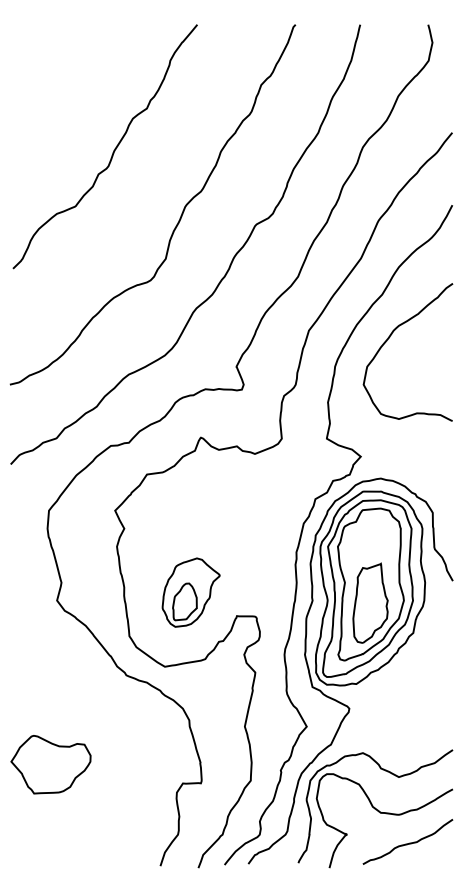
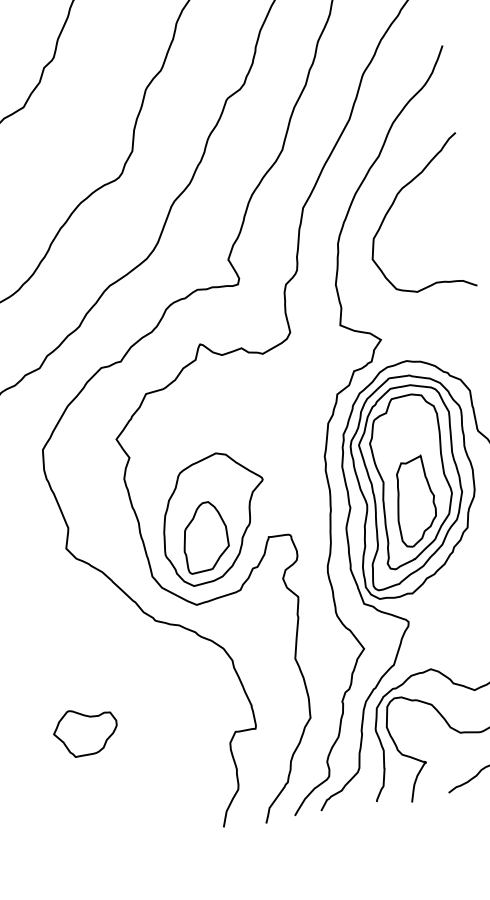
part: (190, 592) -> (213, 518), size x1.67
part: (50, 764) -> (85, 731), size x0.71

